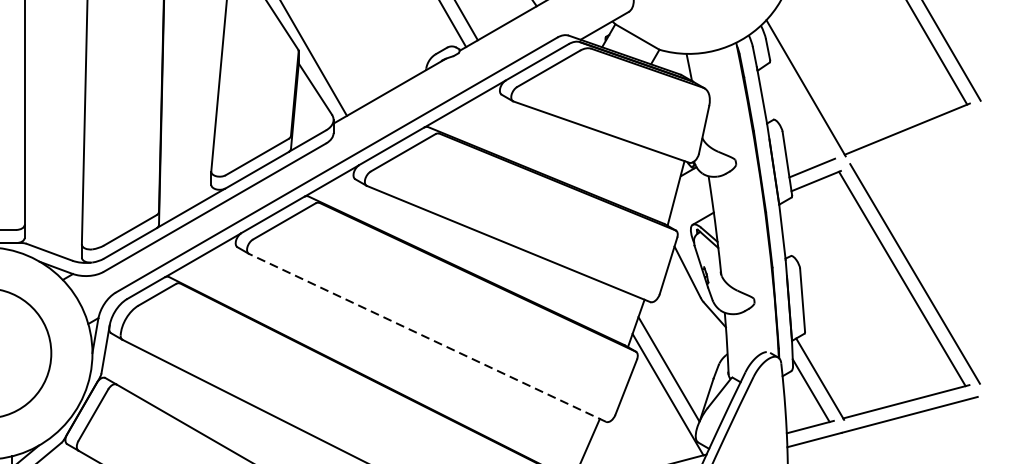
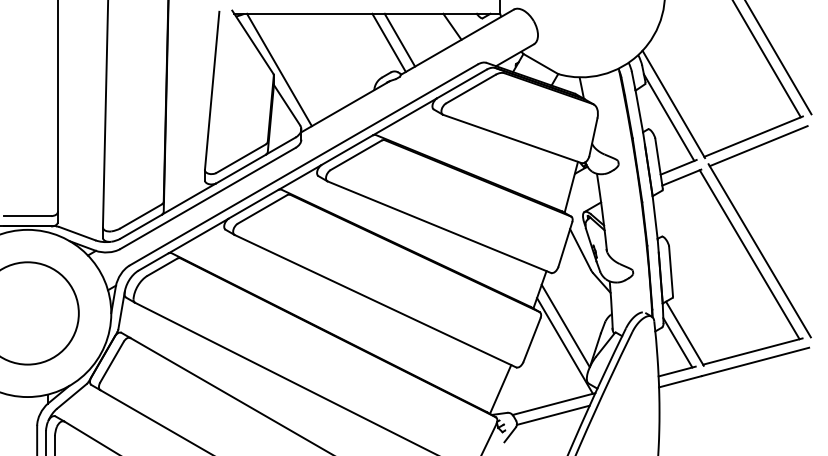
line: (799, 104) -> (668, 117), added
line: (913, 141) -> (758, 146), added
line: (427, 338) -> (375, 301), dashed -> solid

